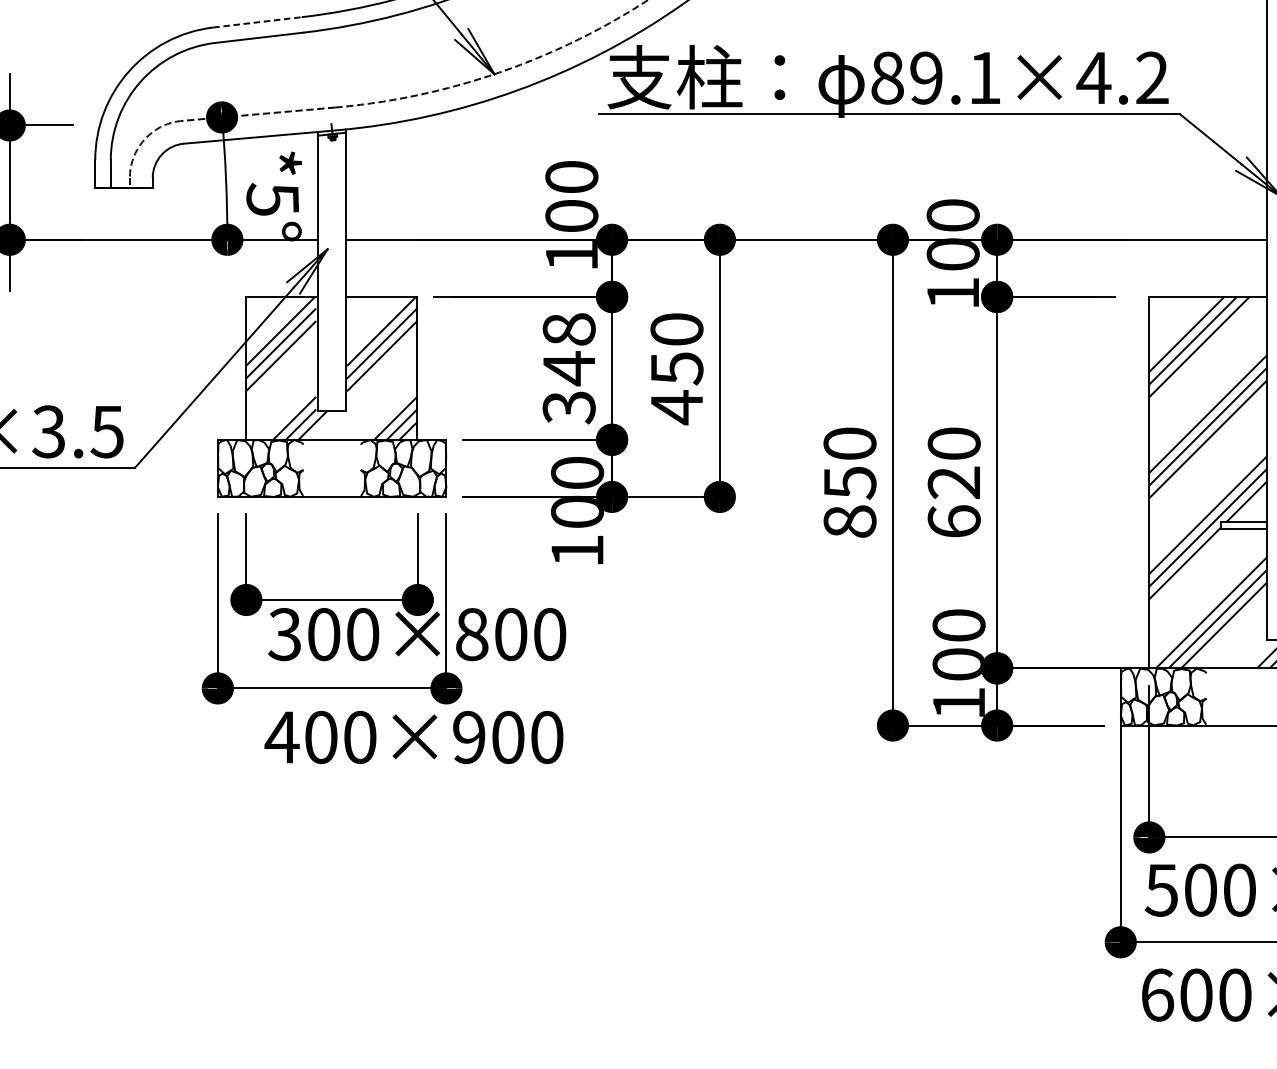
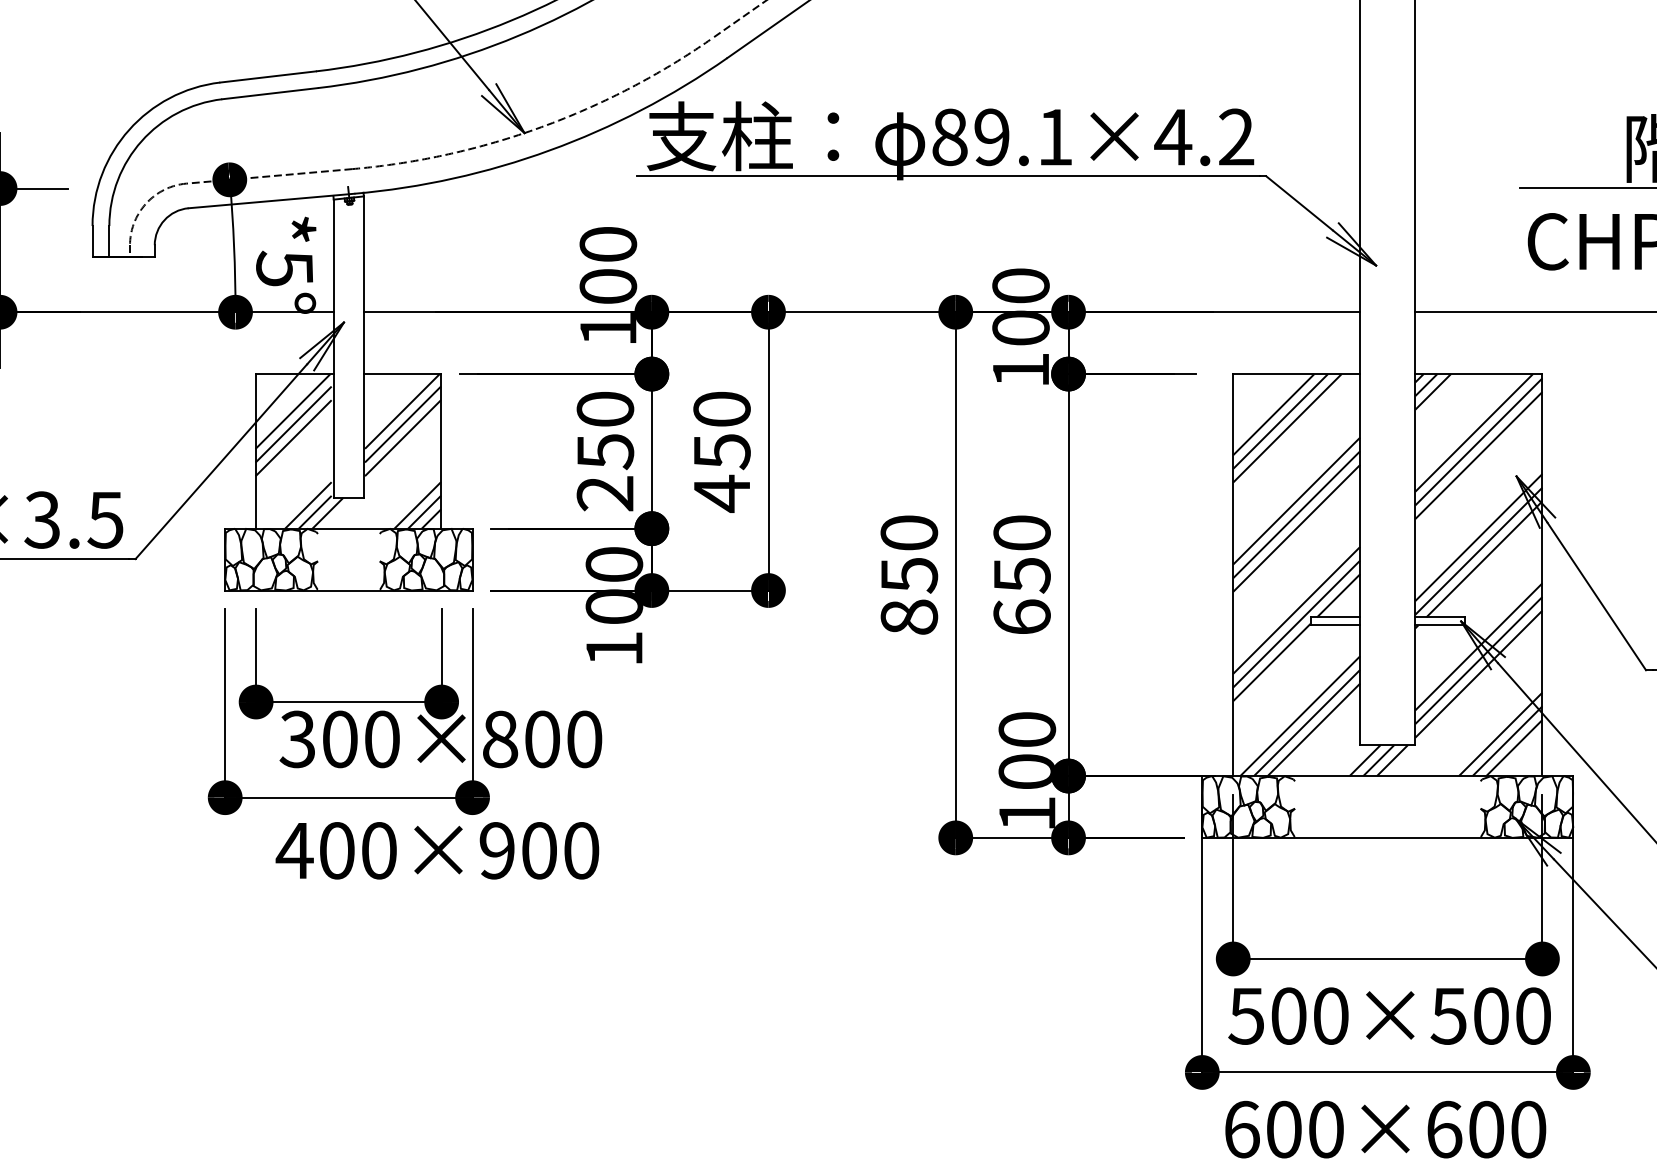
line: (257, 21) -> (268, 76), dashed -> solid
text: (569, 368) -> (605, 451), 348 -> 250
text: (953, 483) -> (1021, 575), 620 -> 650

